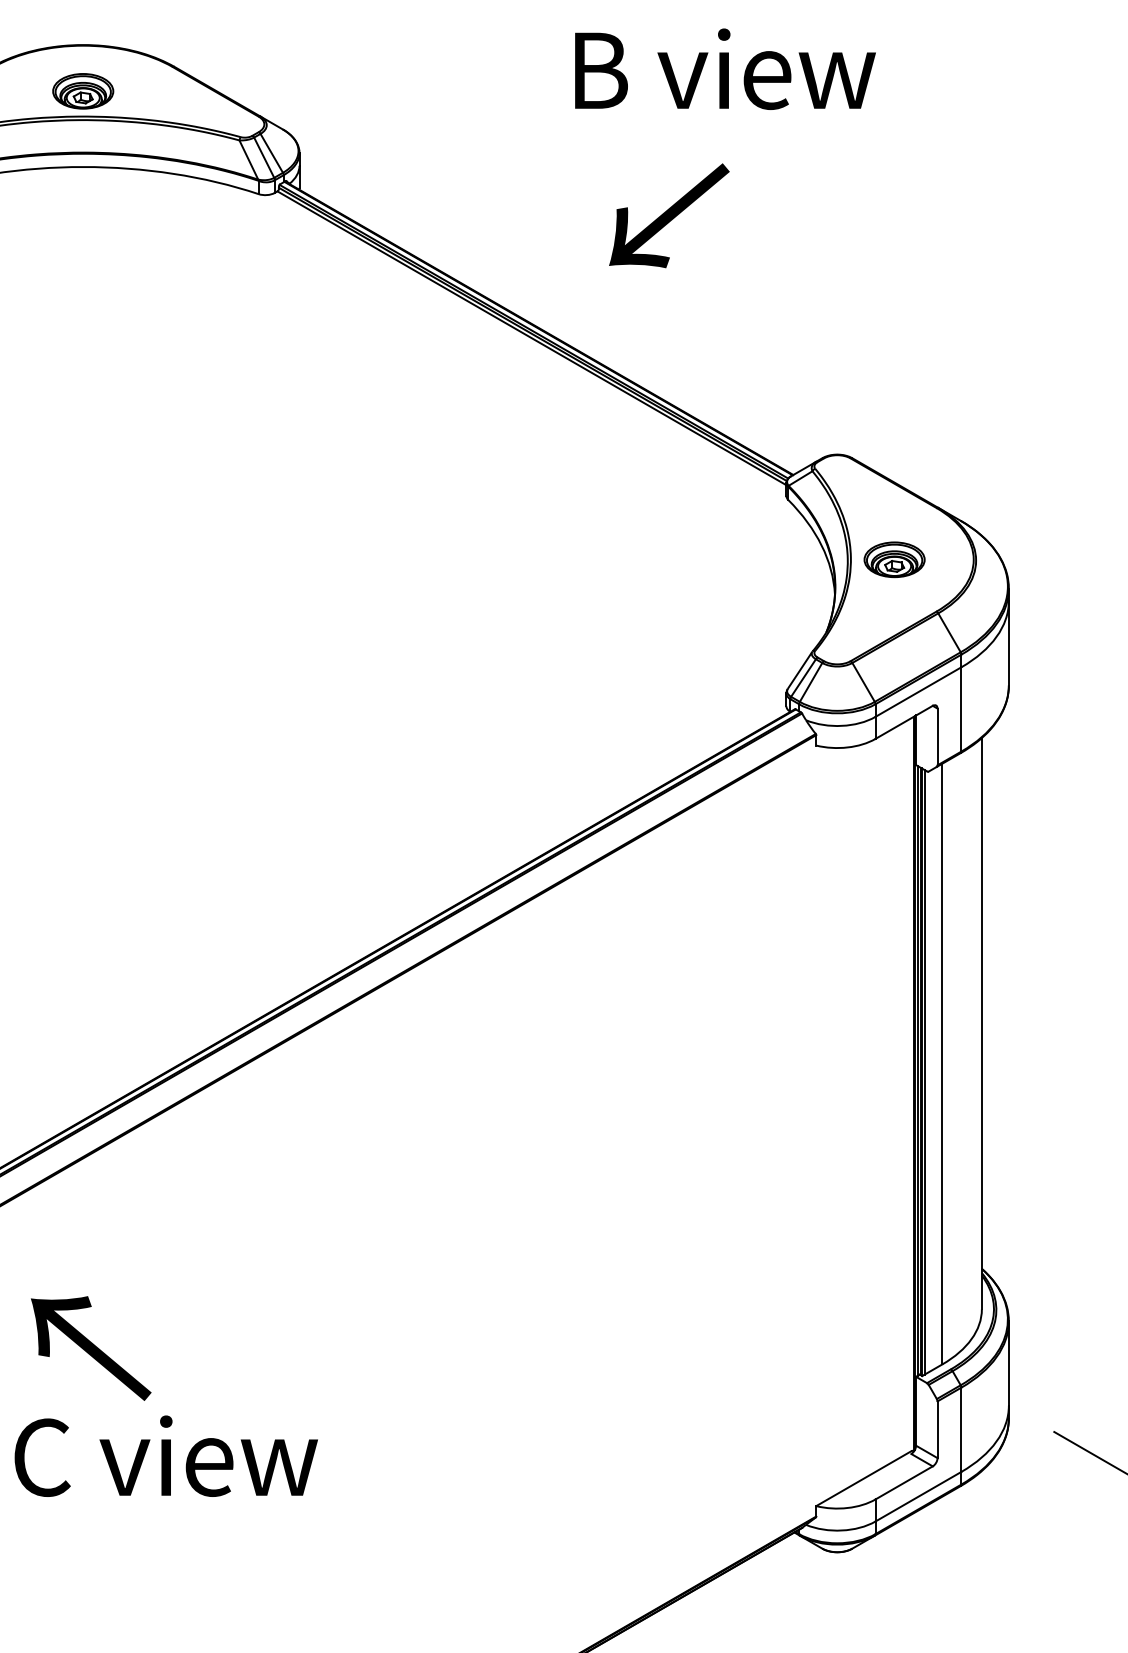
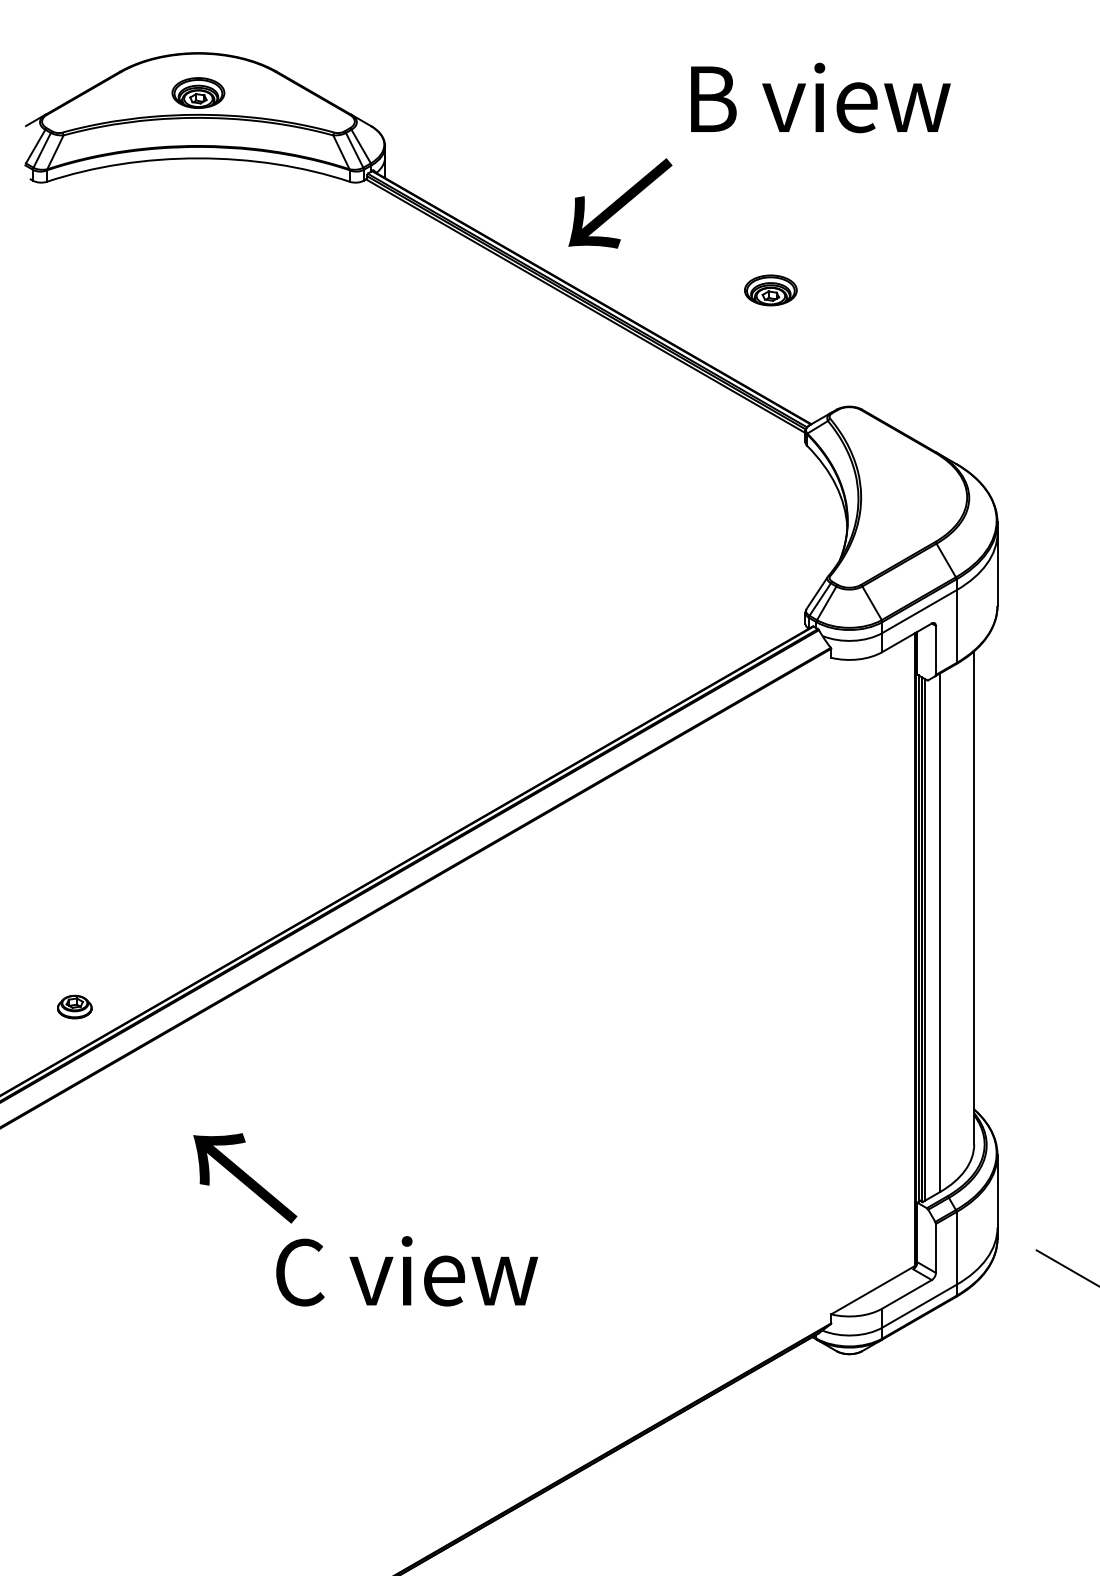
text: (725, 68) -> (820, 97), moved
text: (669, 215) -> (620, 203), moved
part: (894, 559) -> (770, 290), moved
text: (91, 1348) -> (245, 1178), moved
text: (166, 1456) -> (407, 1271), moved

